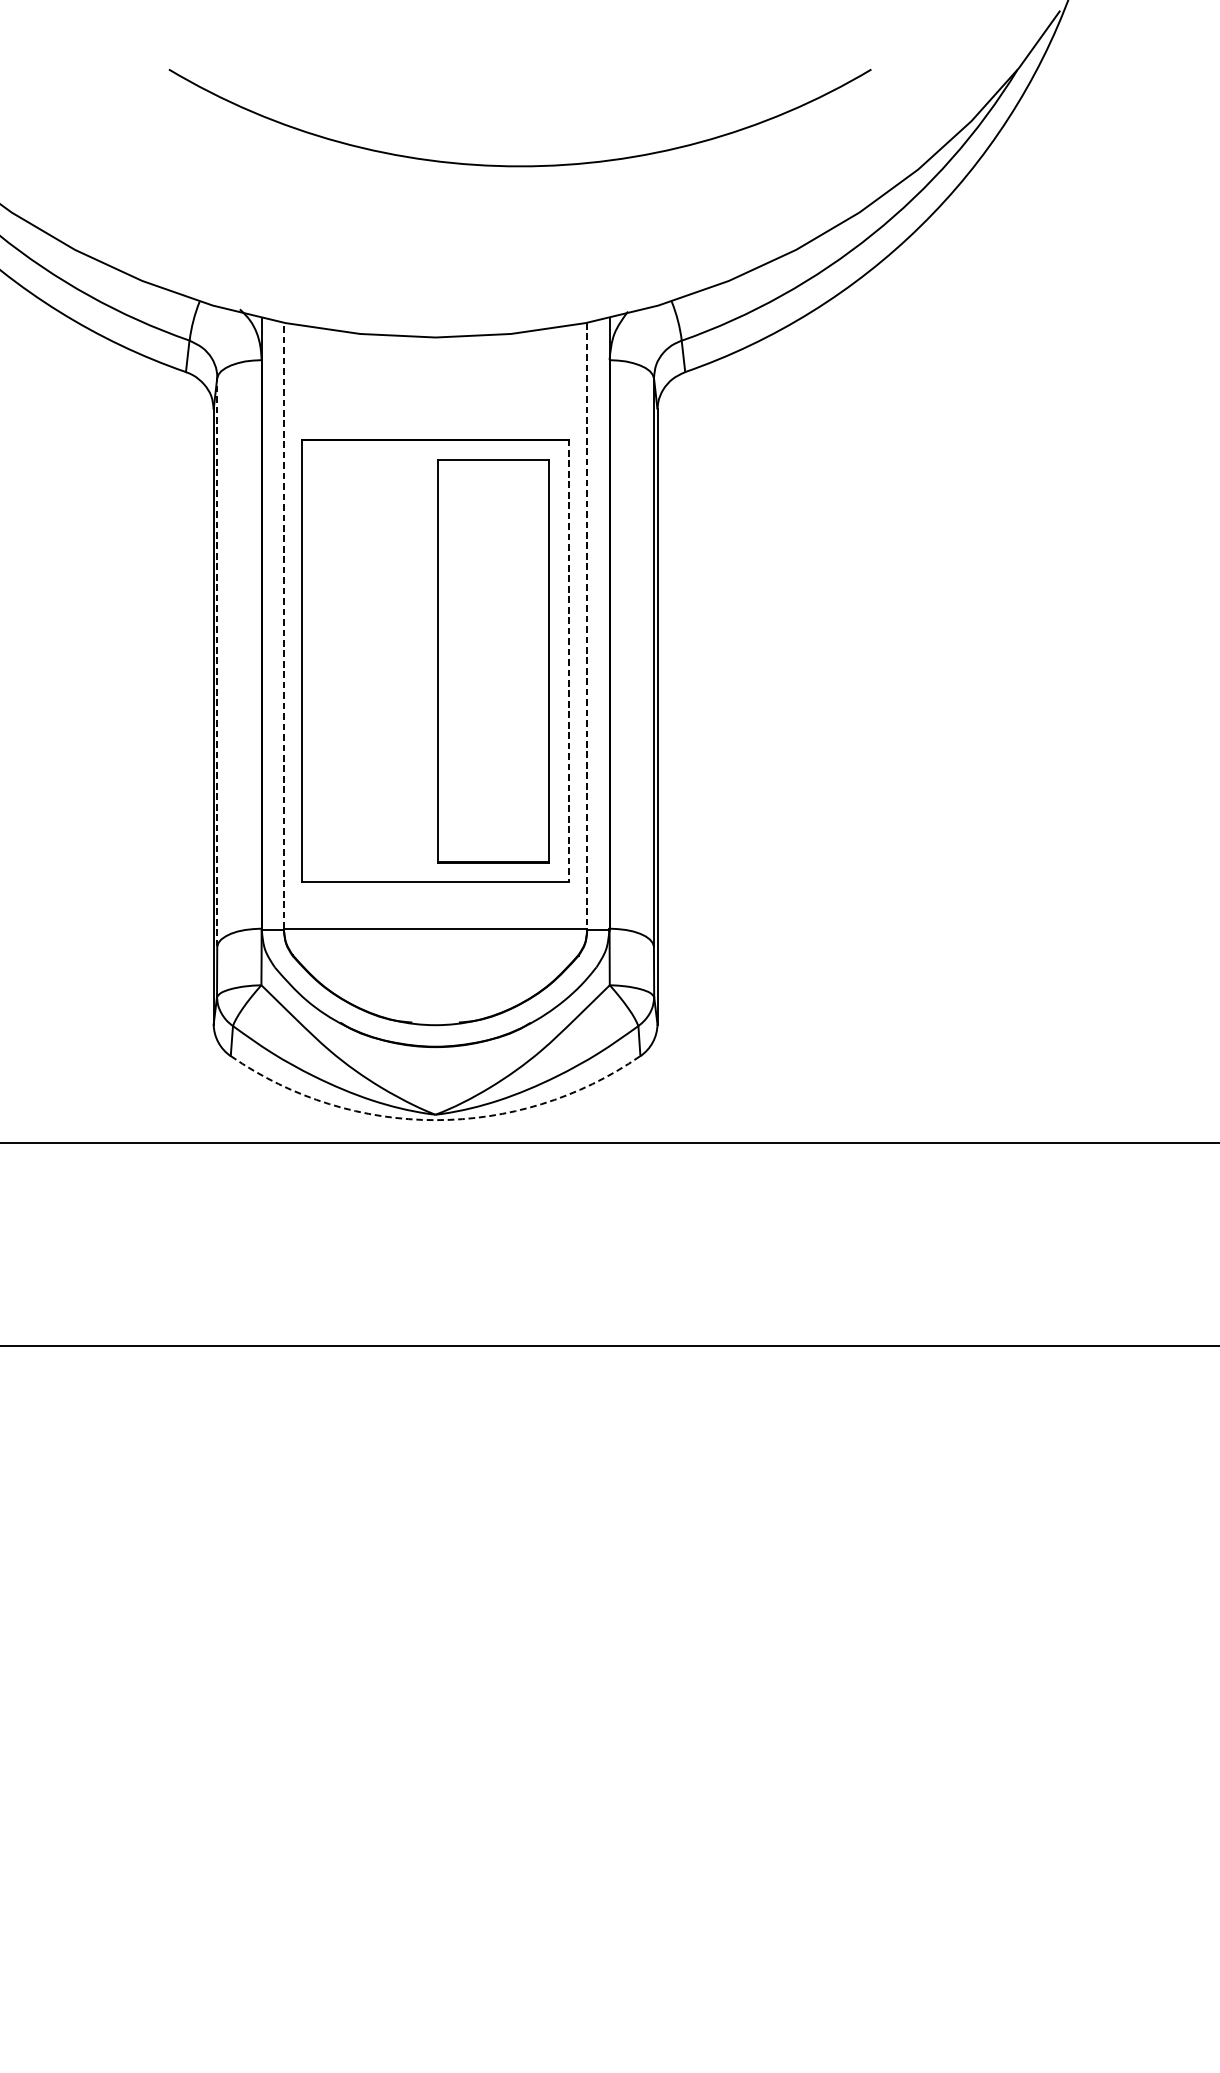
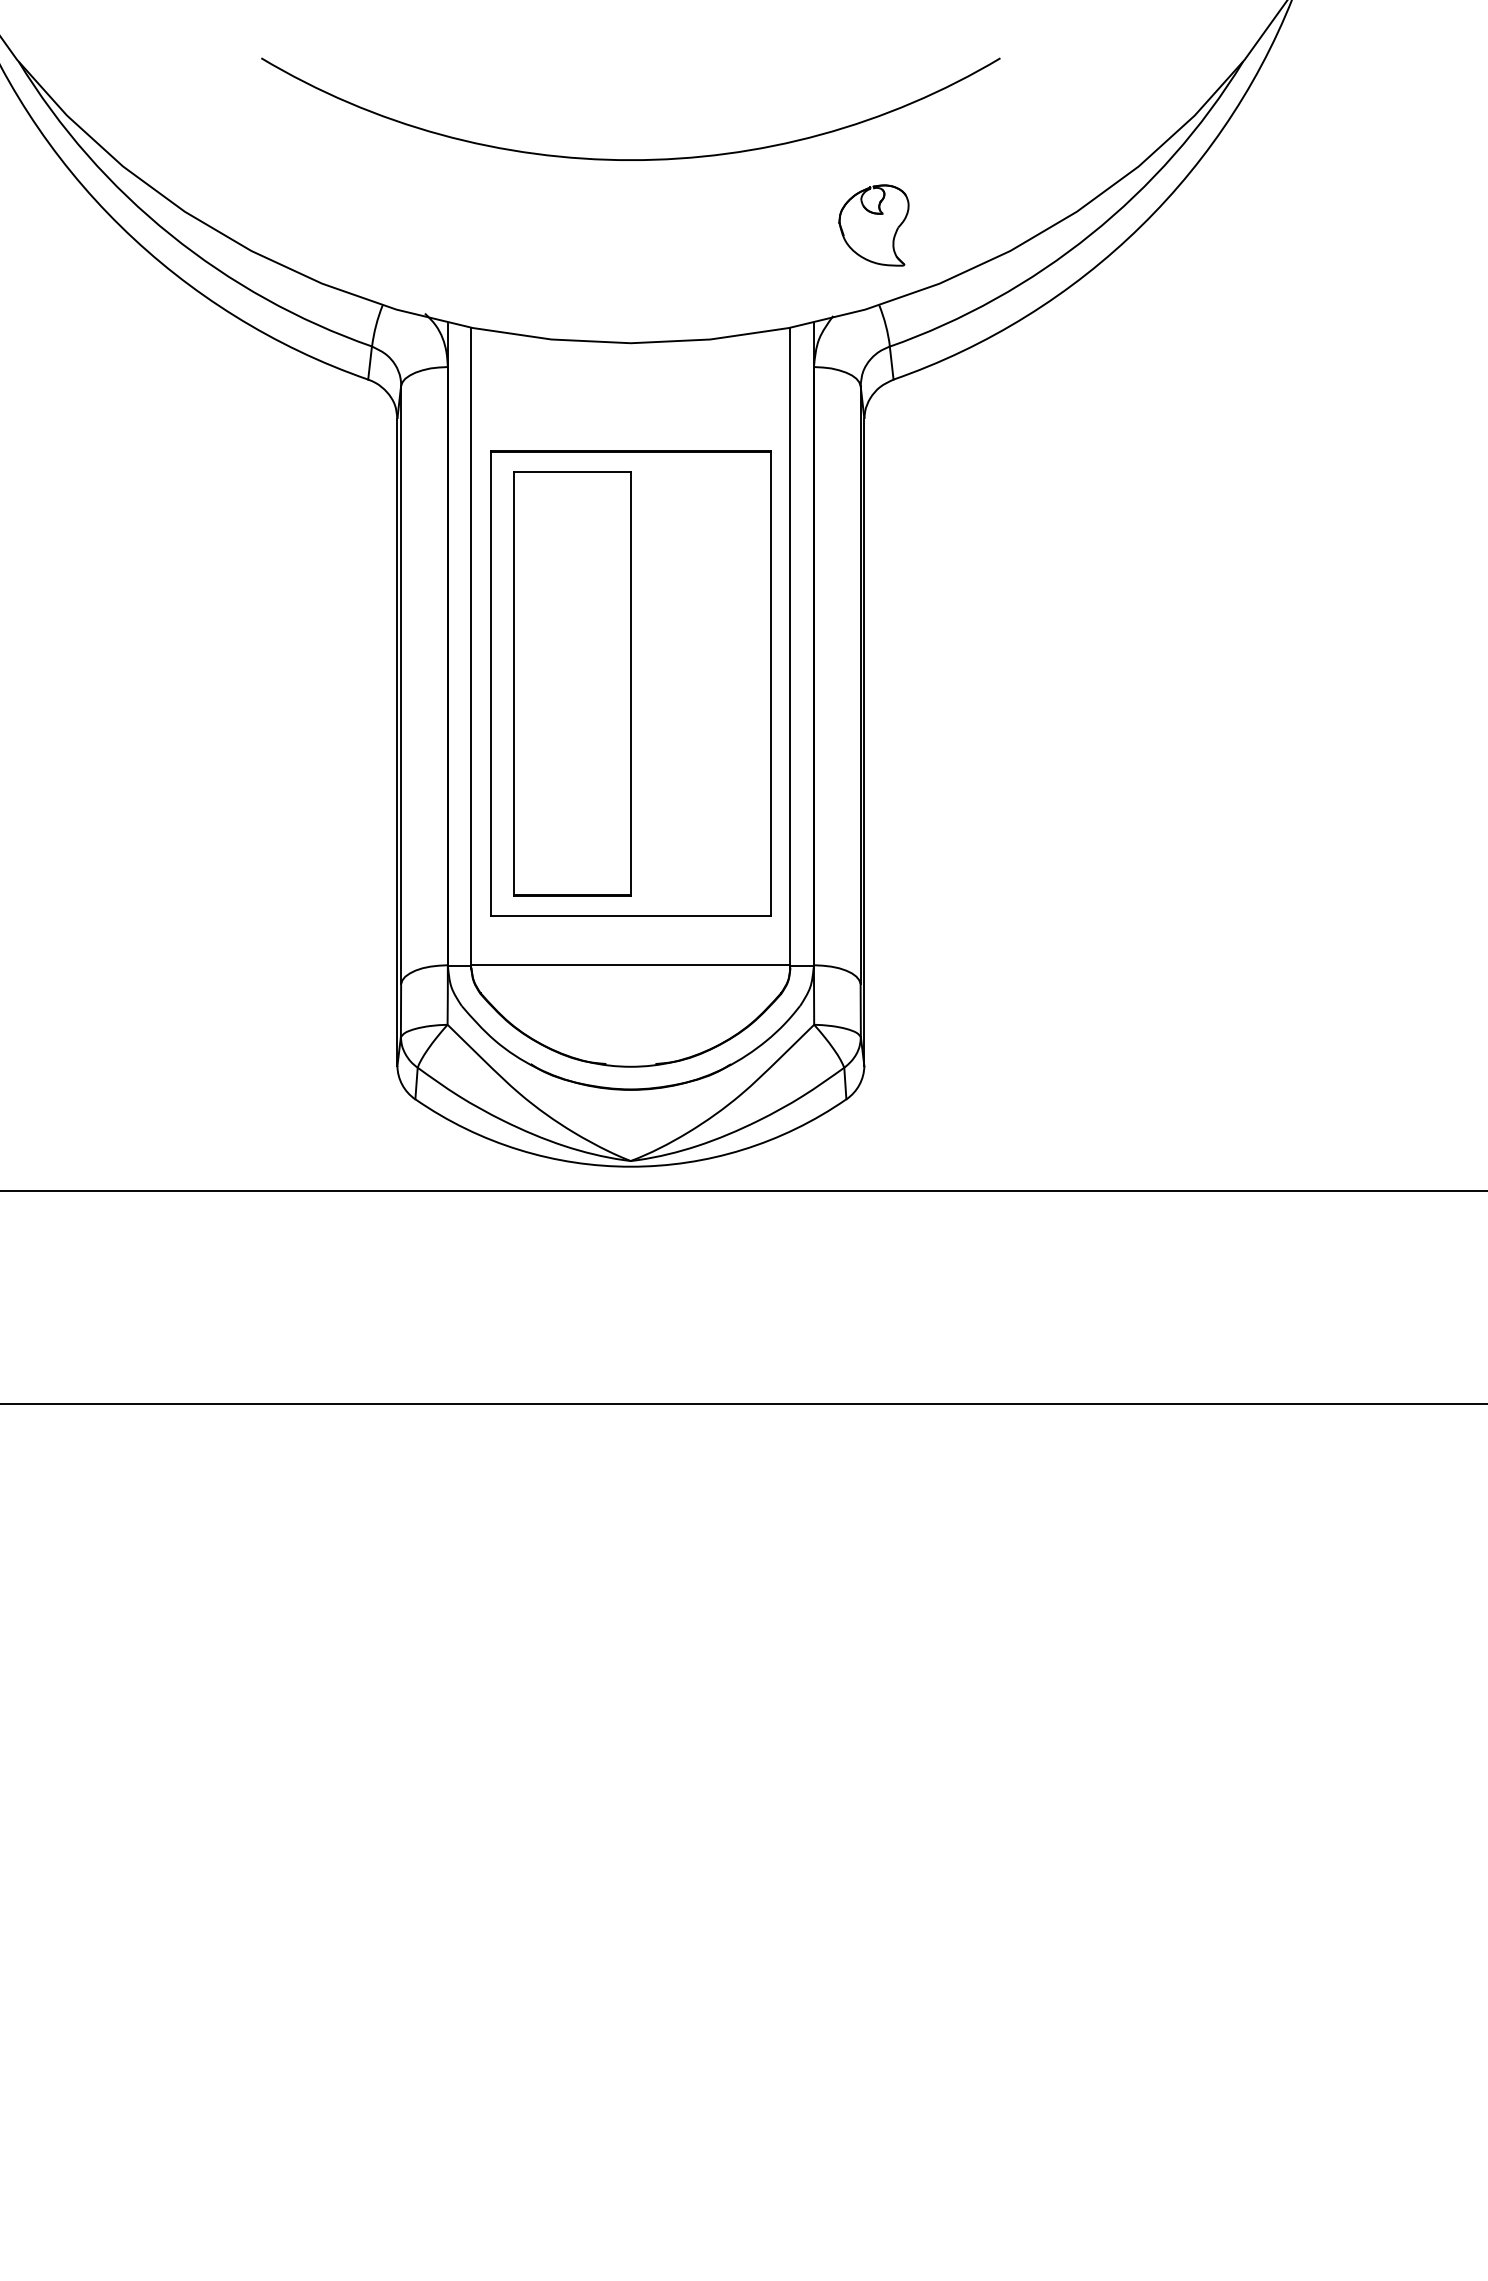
arc: (519, 165) -> (630, 159), moved
part: (666, 225) -> (873, 225), added
line: (284, 625) -> (471, 646), dashed -> solid
line: (587, 625) -> (790, 646), dashed -> solid
part: (493, 660) -> (572, 683), moved
line: (568, 660) -> (770, 683), dashed -> solid
line: (217, 661) -> (401, 684), dashed -> solid
arc: (435, 1119) -> (630, 1166), dashed -> solid

